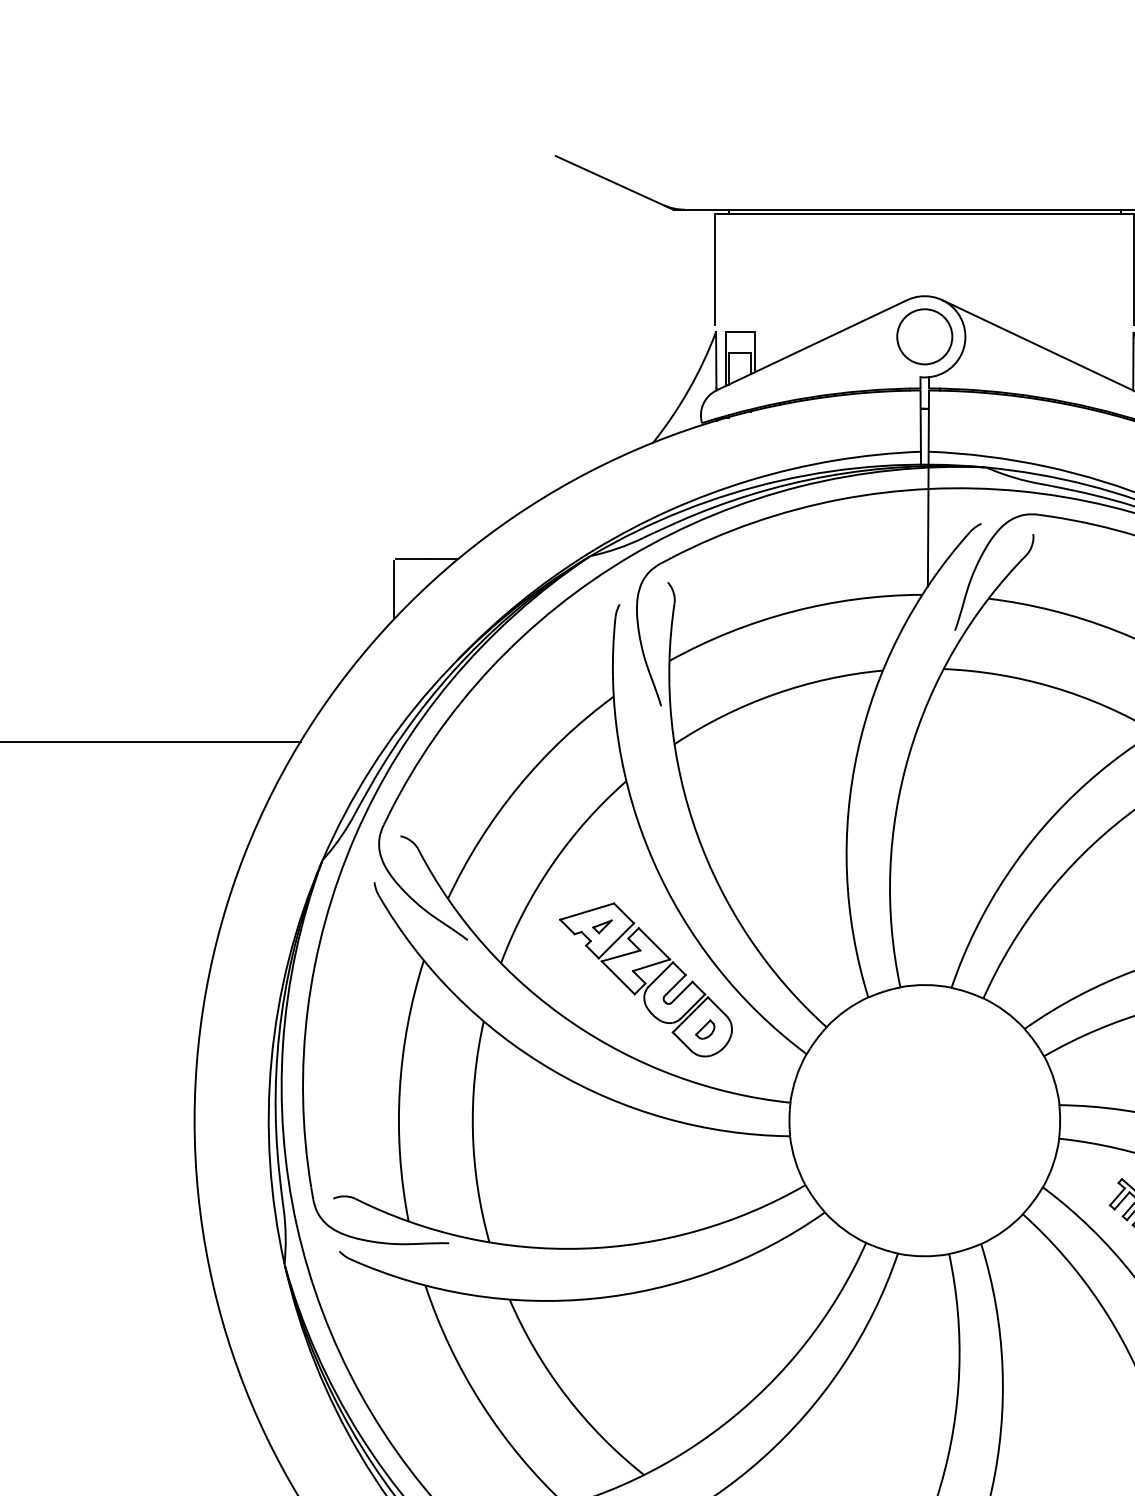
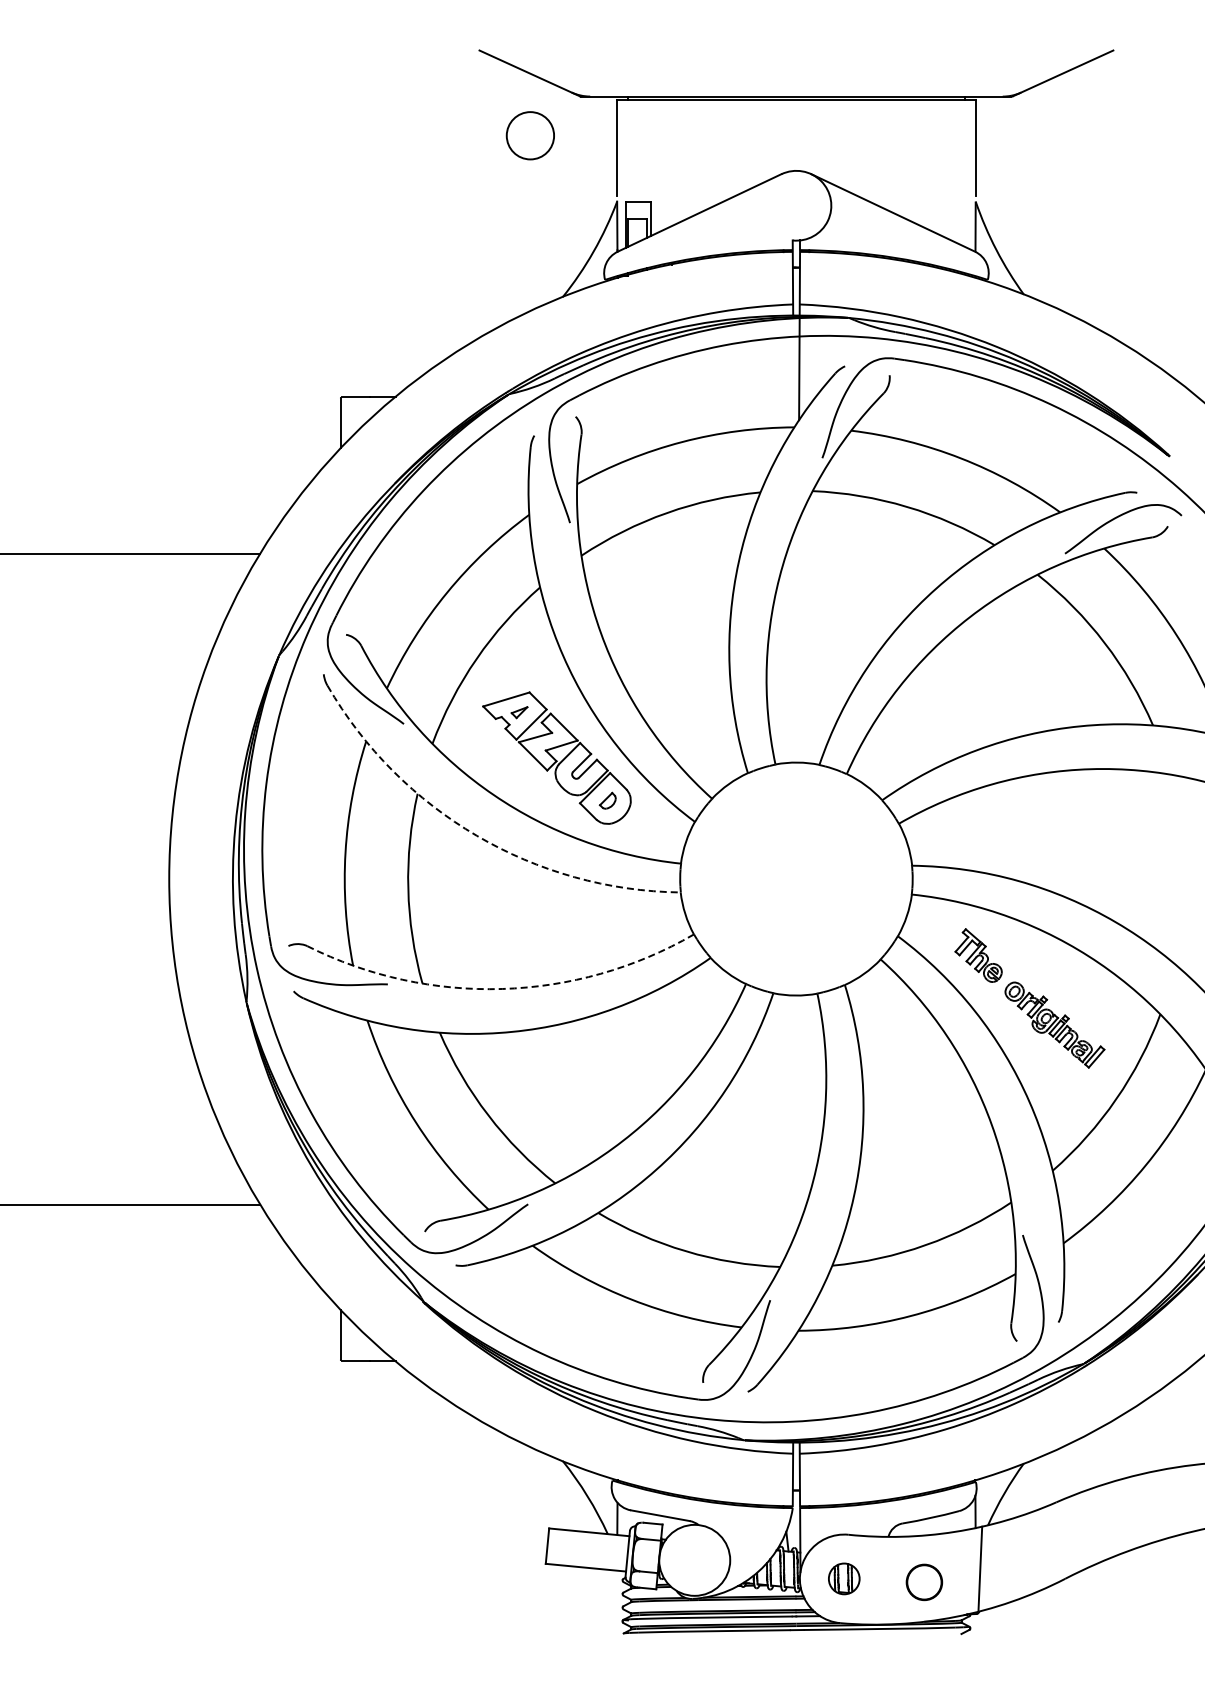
circle: (923, 336) -> (529, 135), moved
arc: (552, 1069) -> (476, 835), solid -> dashed
arc: (582, 1249) -> (502, 989), solid -> dashed

